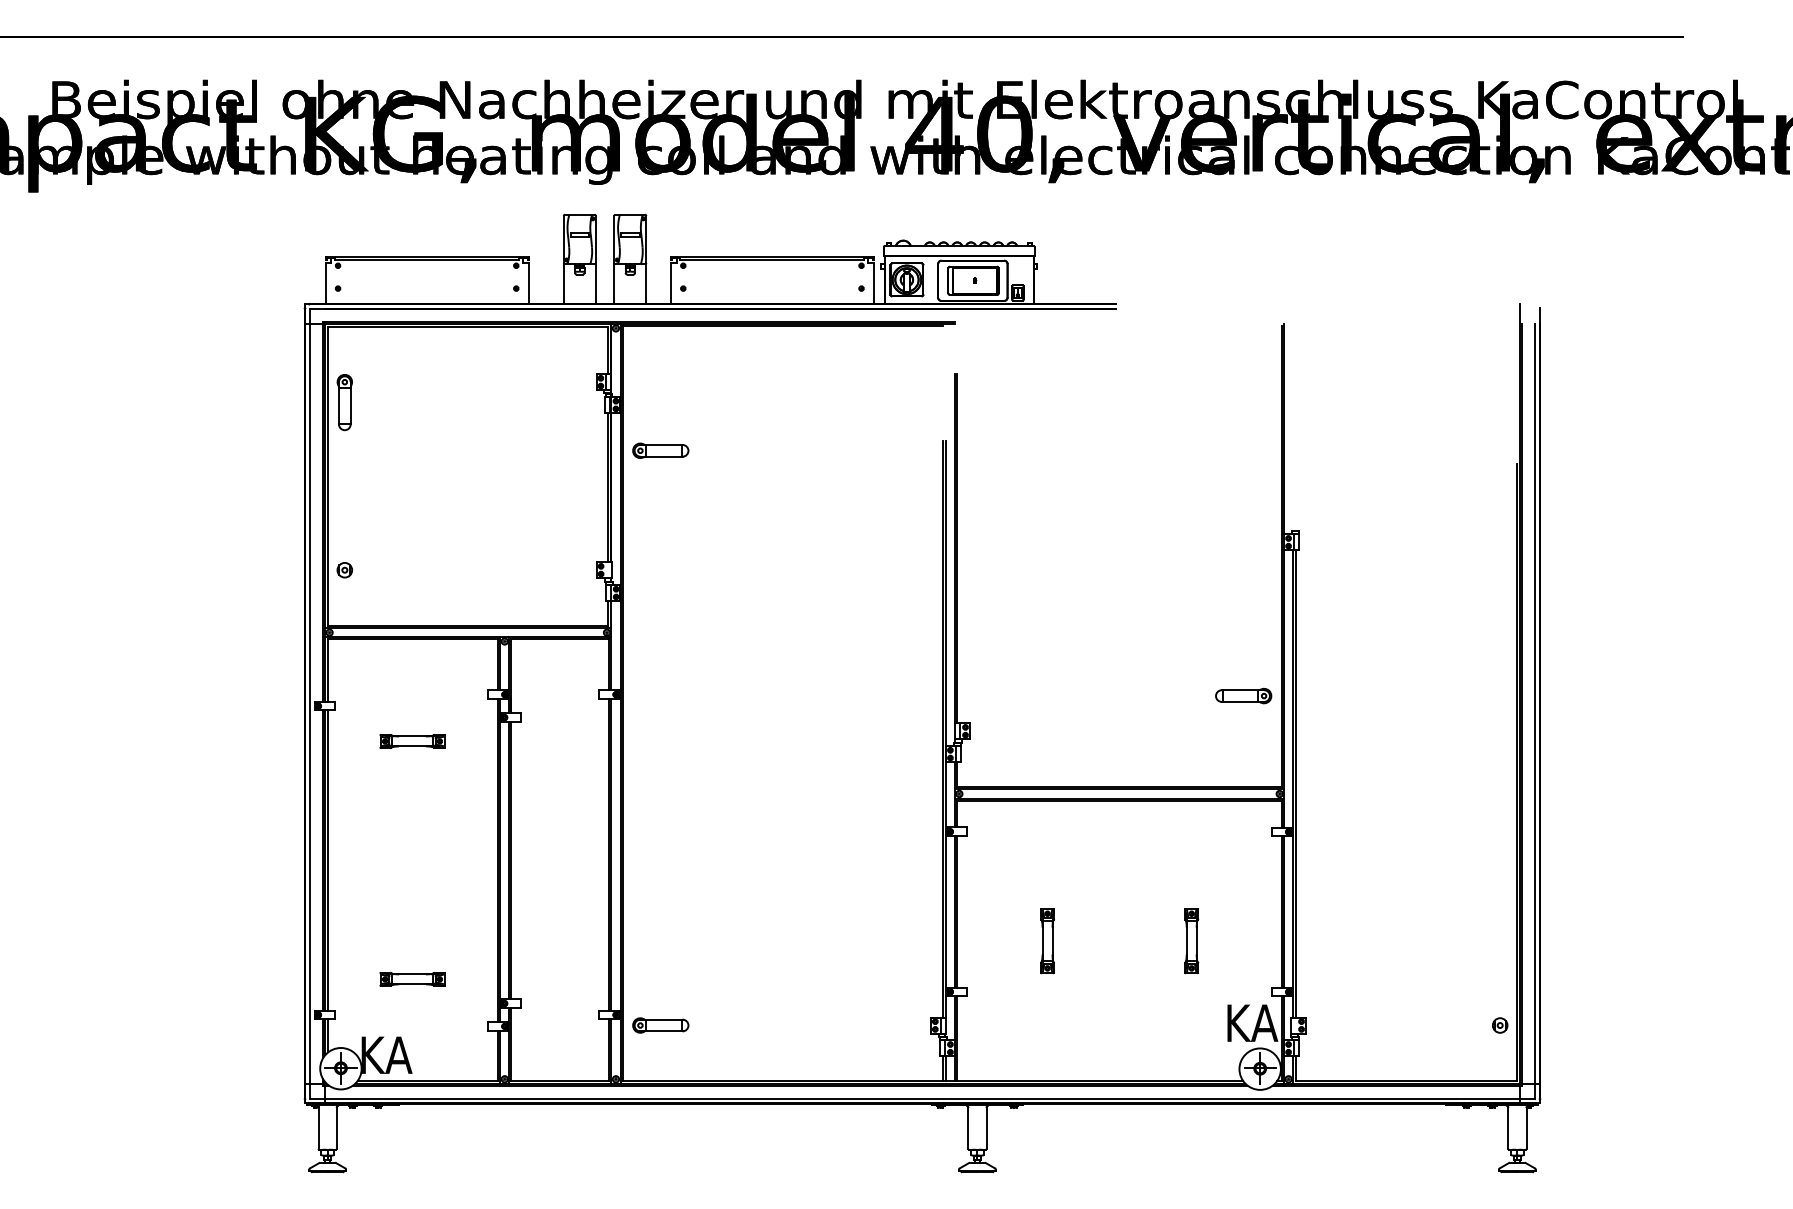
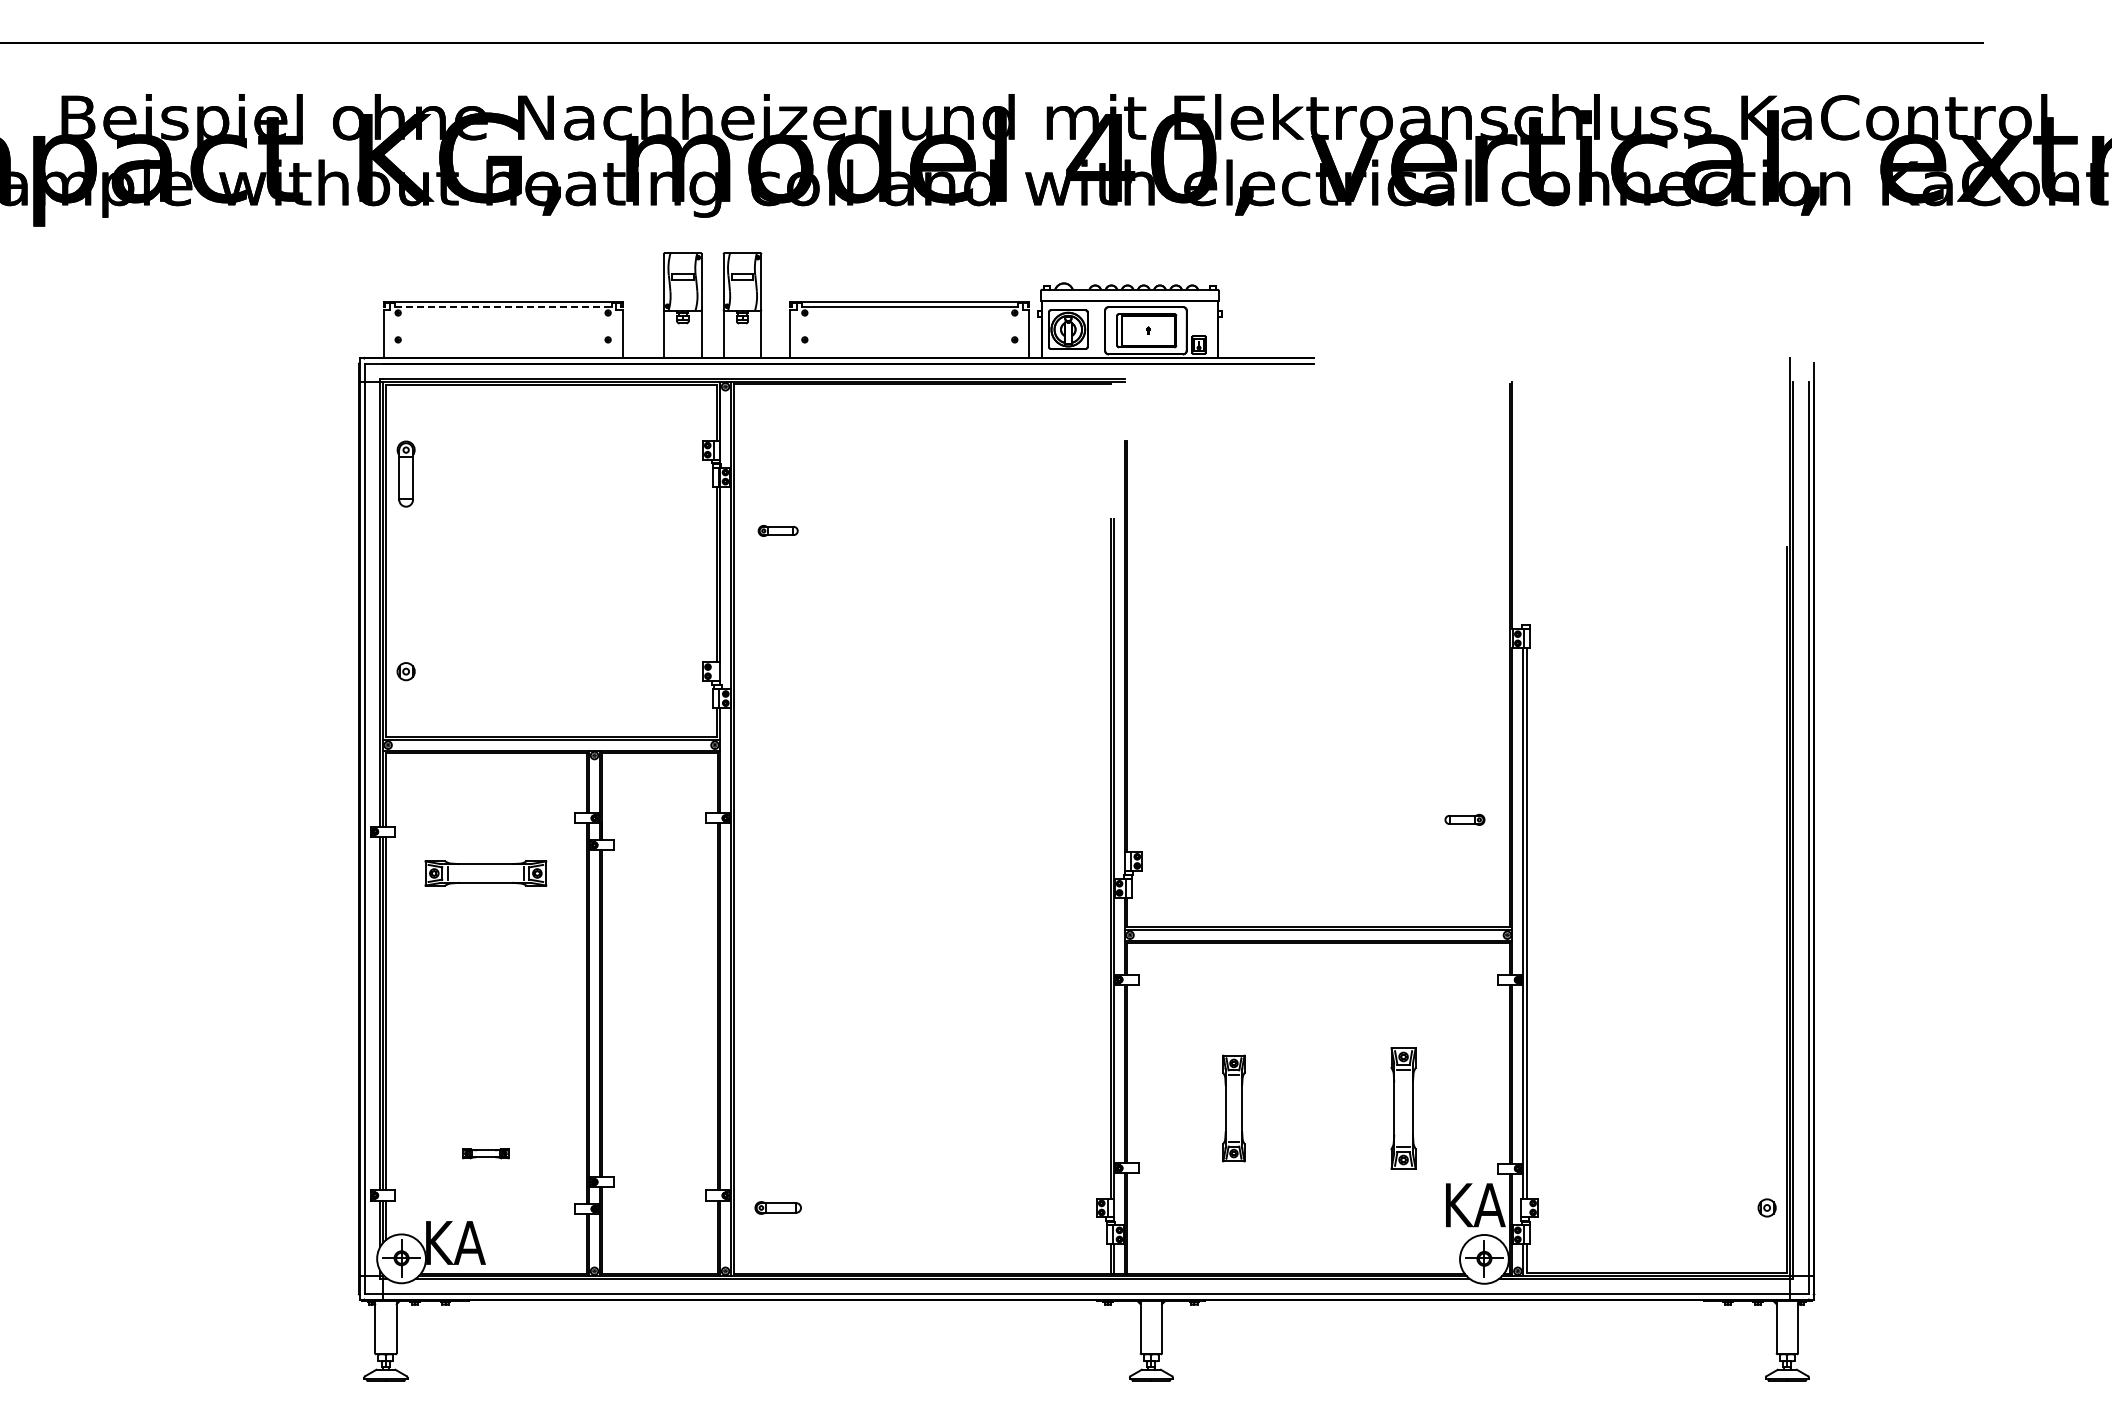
line: (427, 260) -> (503, 306), solid -> dashed
part: (660, 450) -> (777, 530), size x0.6
part: (1243, 695) -> (1464, 819), size x0.6
part: (412, 740) -> (485, 872), size x1.6
part: (1047, 941) -> (1233, 1108), size x1.4
part: (1191, 941) -> (1403, 1108), size x1.6
part: (412, 979) -> (485, 1153), size x0.6
part: (660, 1025) -> (777, 1207), size x0.7

